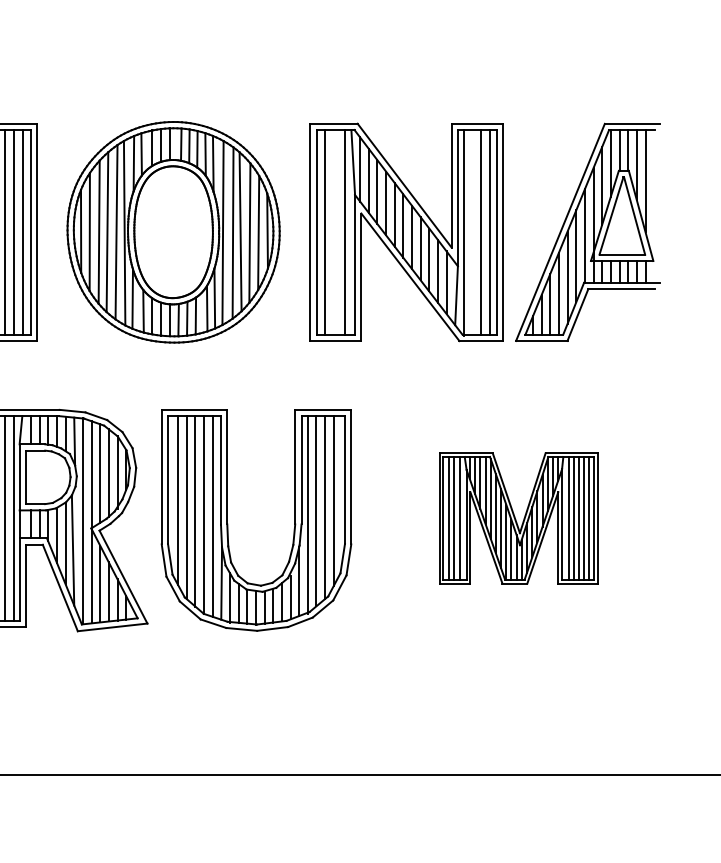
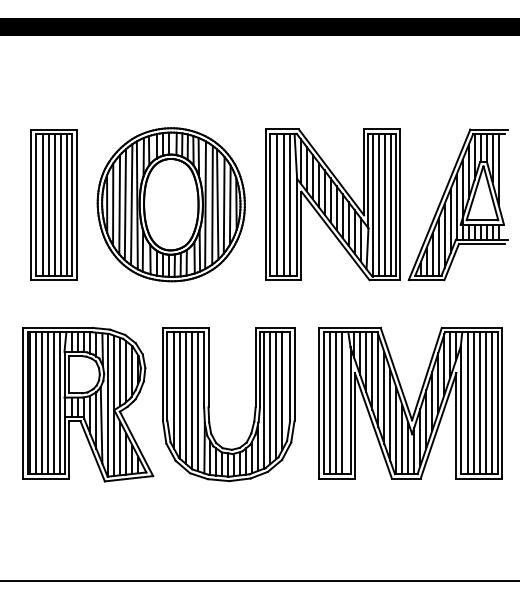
line: (336, 231) -> (284, 204), added
line: (472, 231) -> (378, 204), added
part: (518, 517) -> (410, 402), size x1.67

